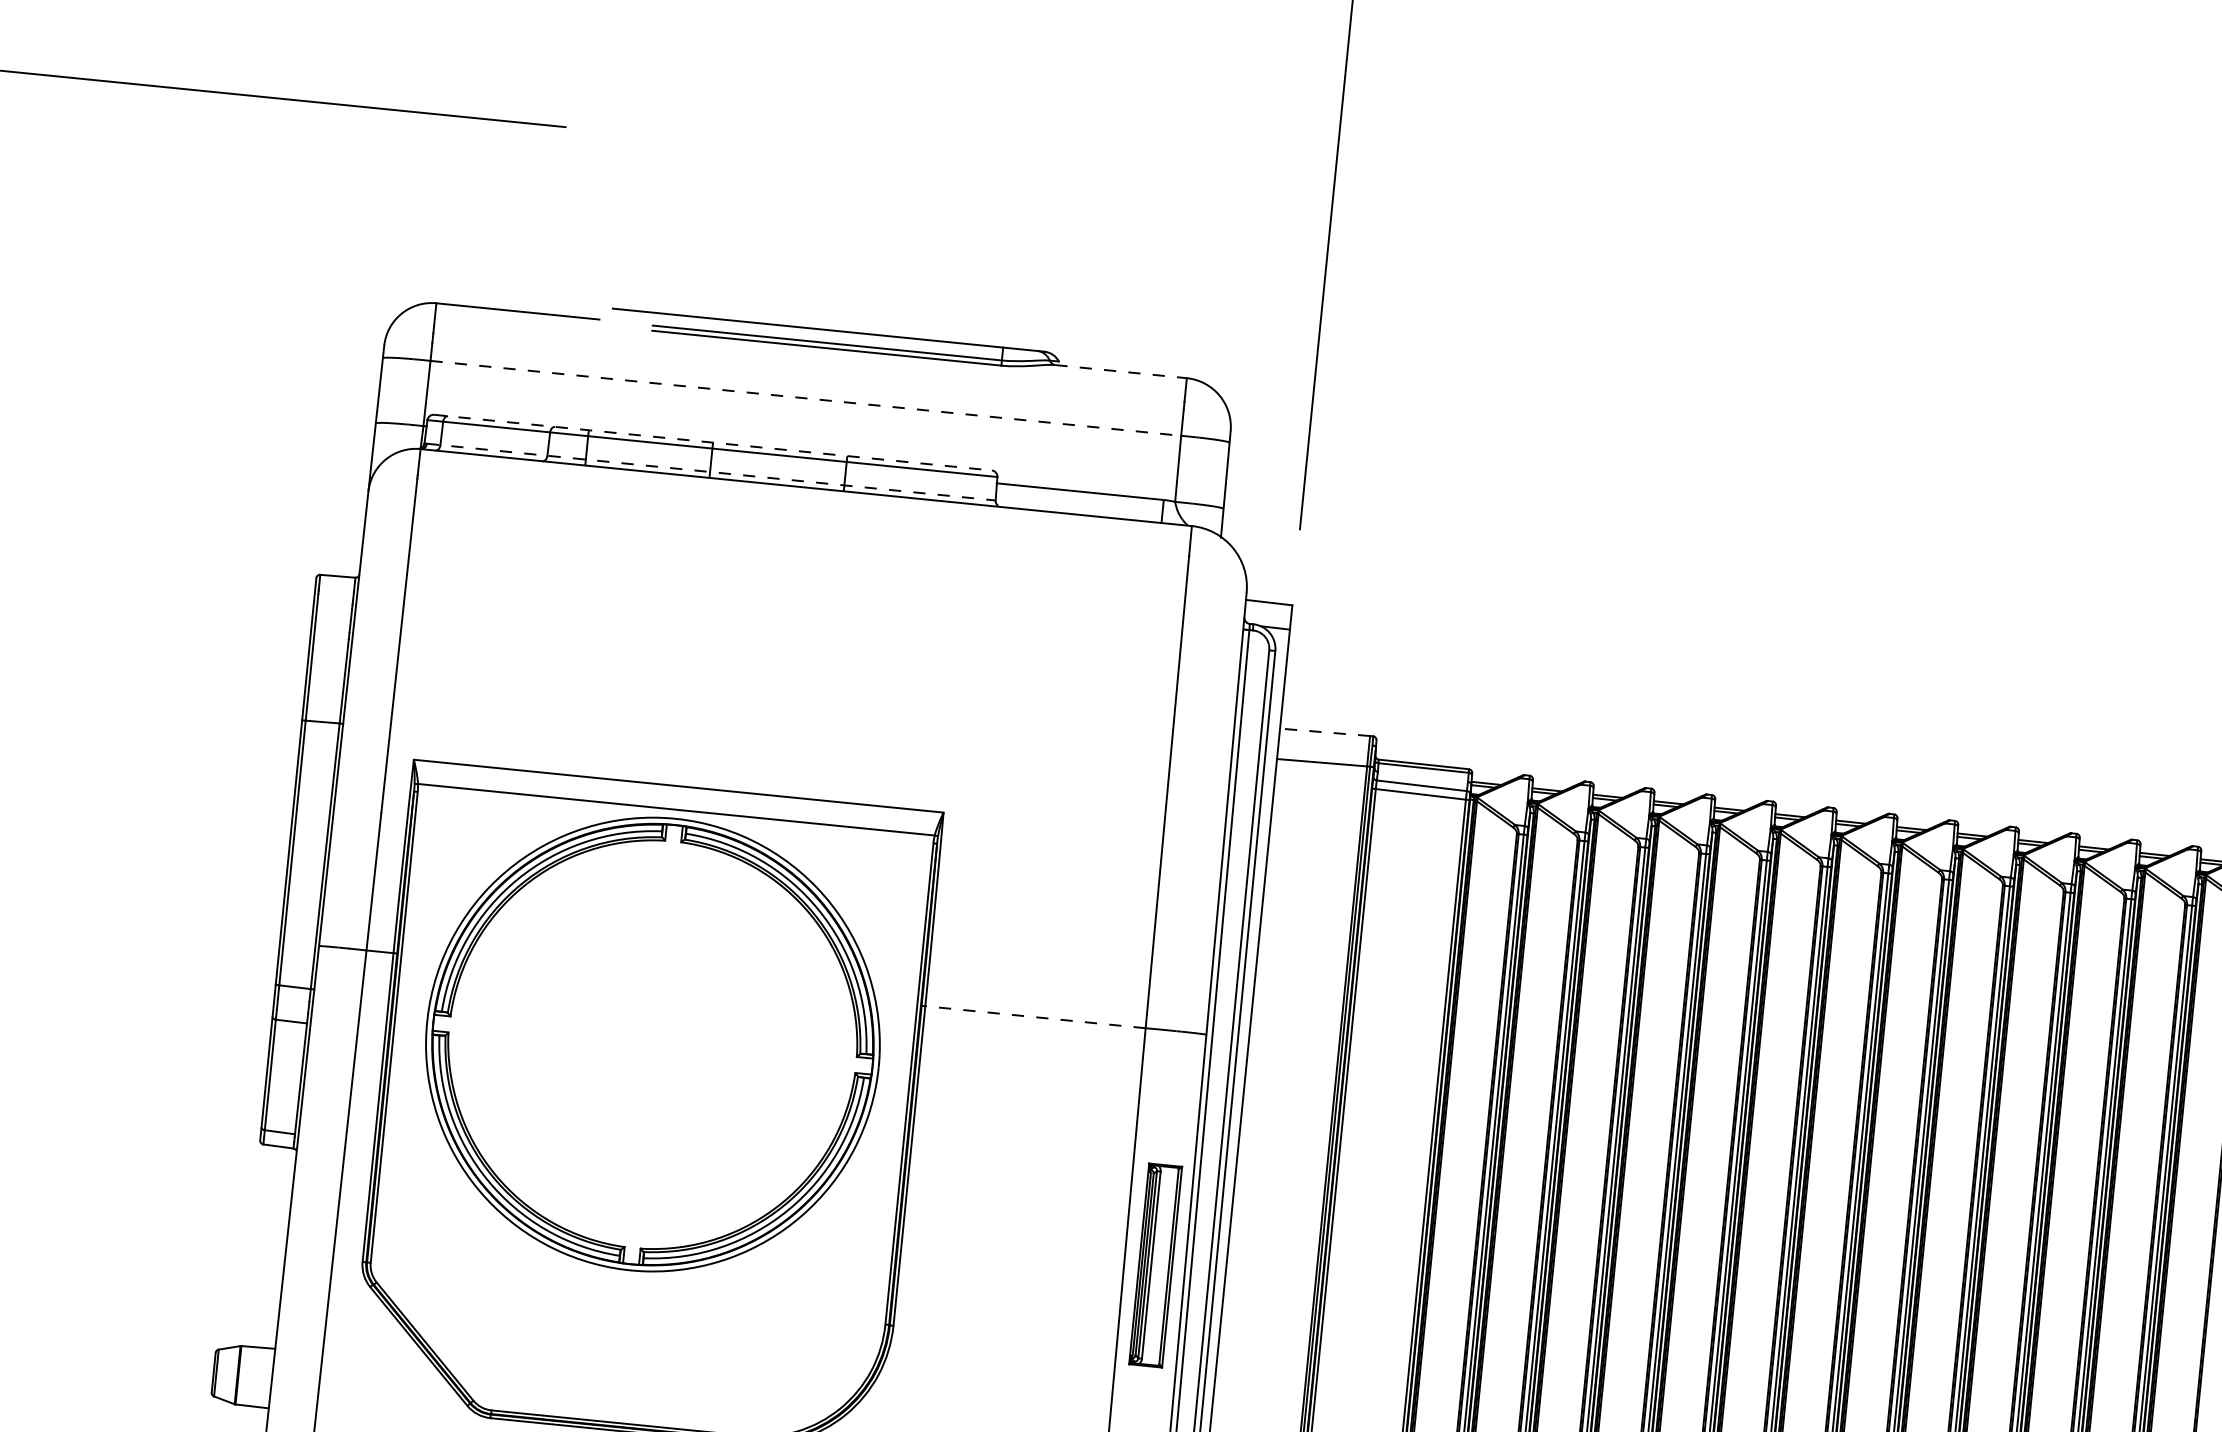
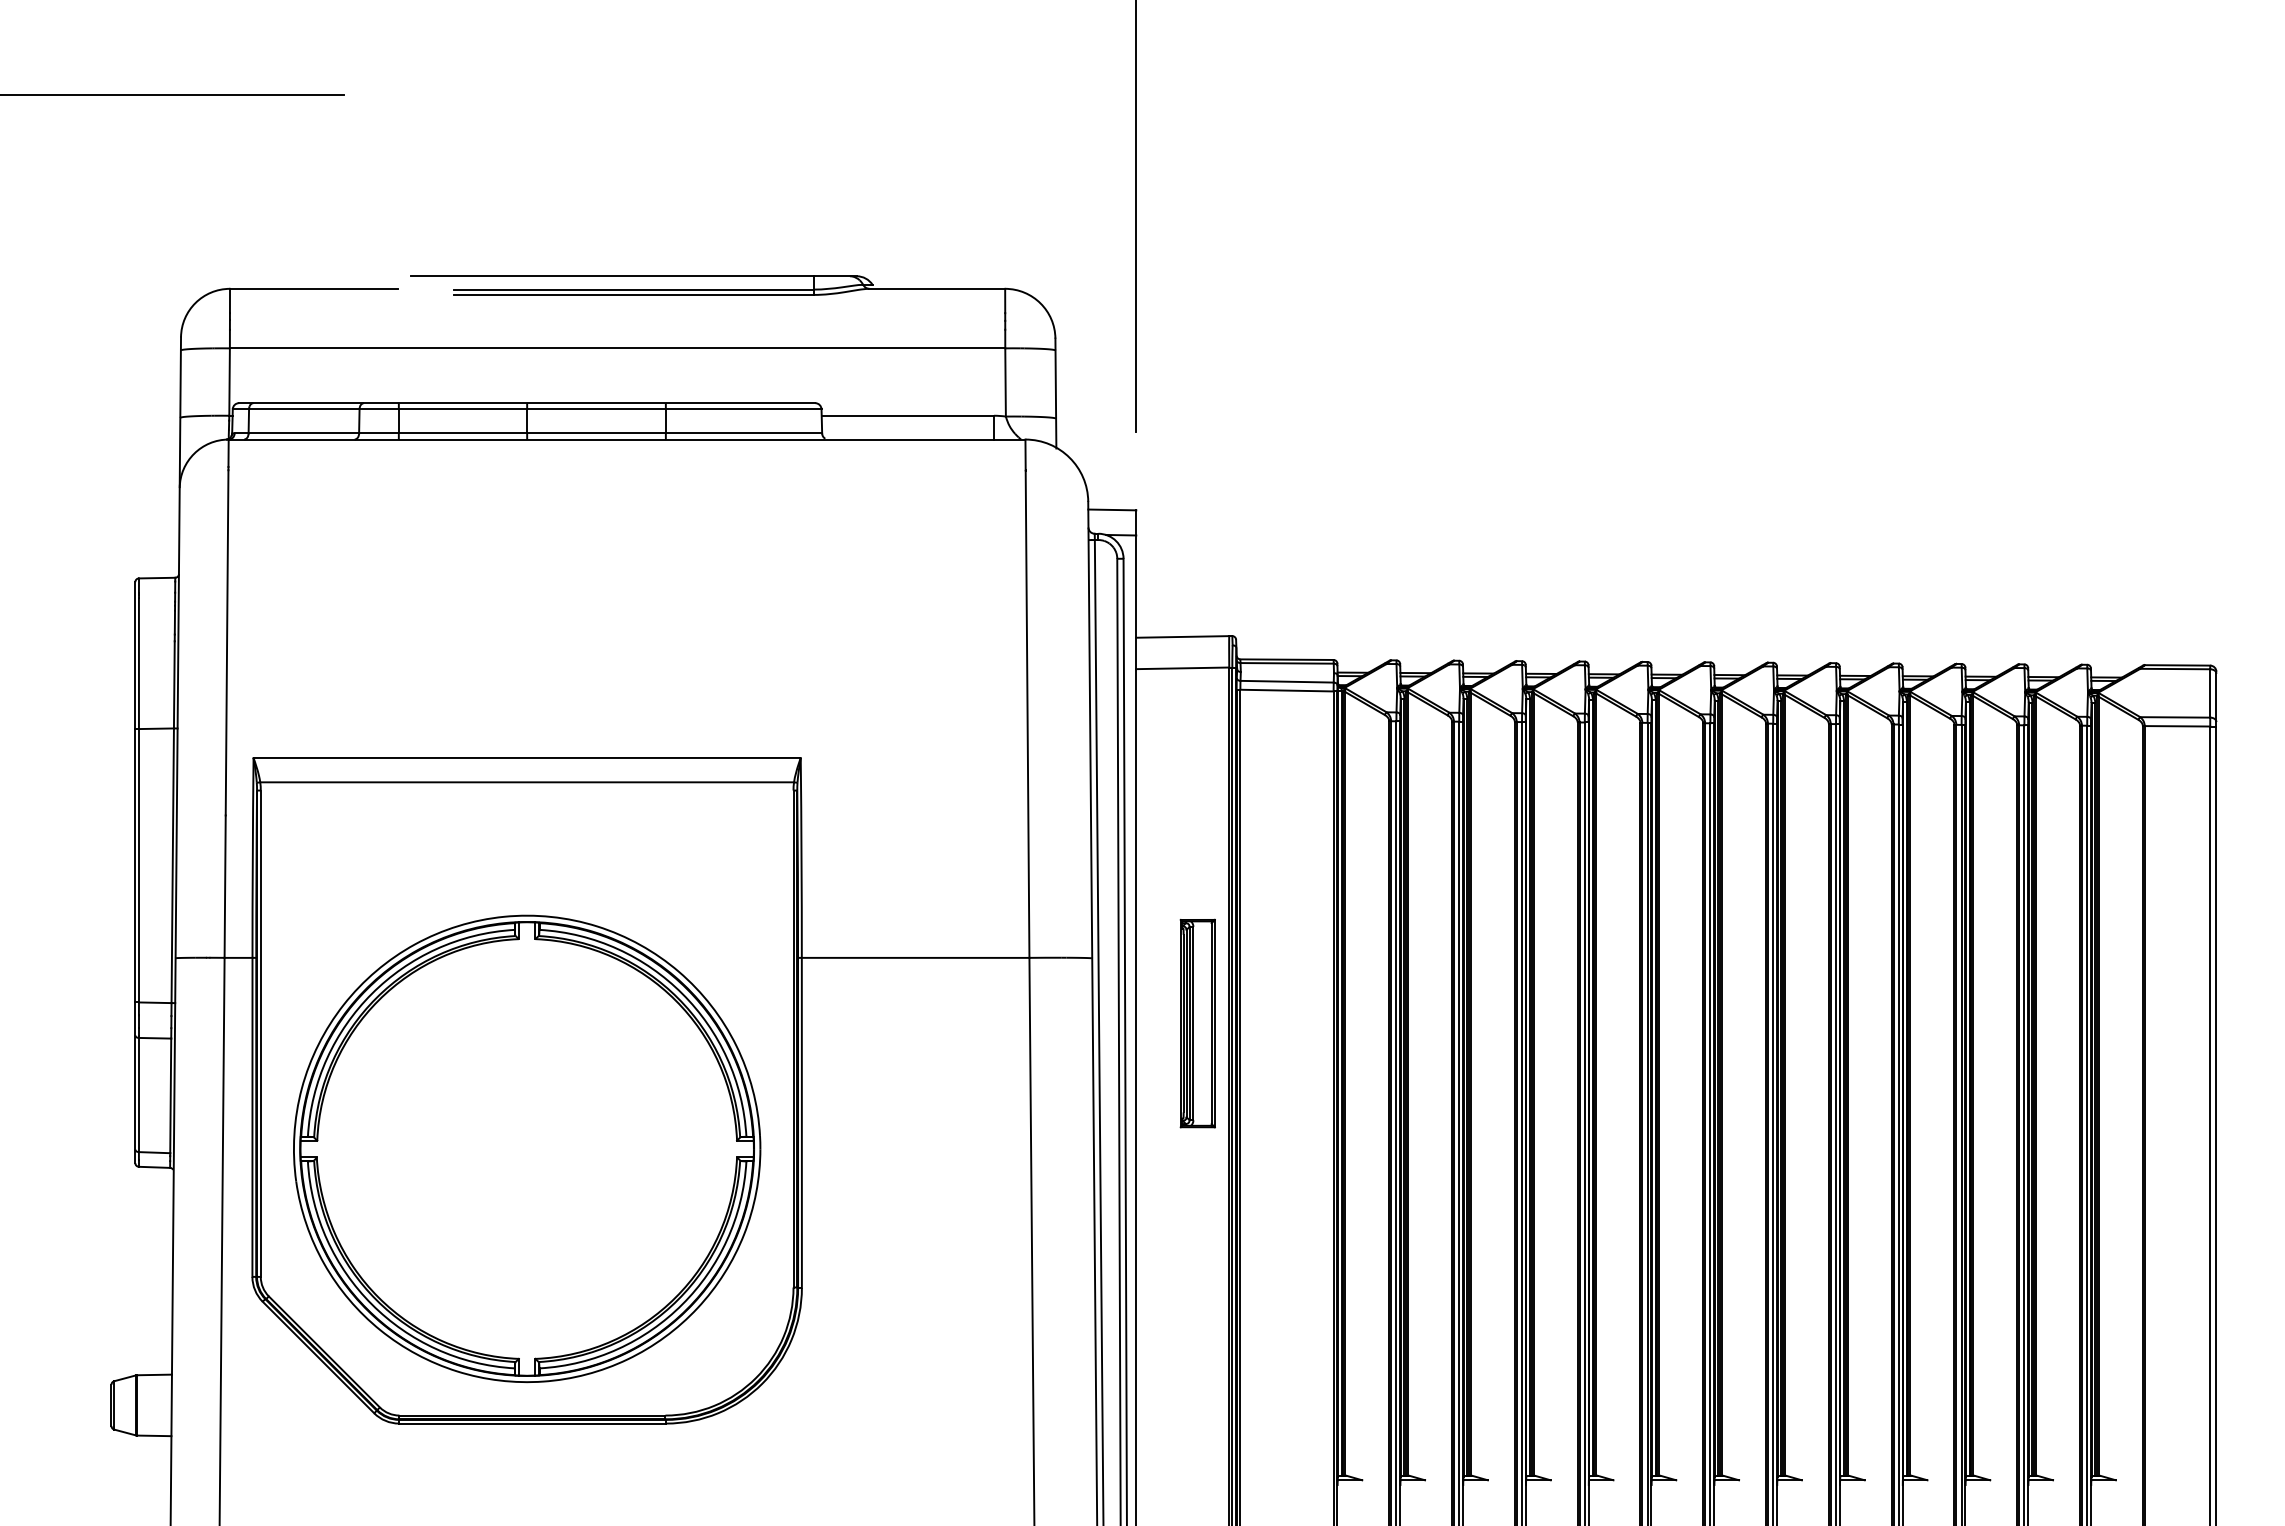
line: (1121, 371) -> (937, 288), dashed -> solid
line: (805, 398) -> (617, 348), dashed -> solid
line: (713, 443) -> (527, 403), dashed -> solid
line: (711, 472) -> (528, 433), dashed -> solid
line: (1324, 731) -> (1182, 636), dashed -> solid
line: (1035, 1016) -> (915, 957), dashed -> solid
part: (653, 1044) -> (527, 1148), moved
part: (1155, 1265) -> (1197, 1023), moved

